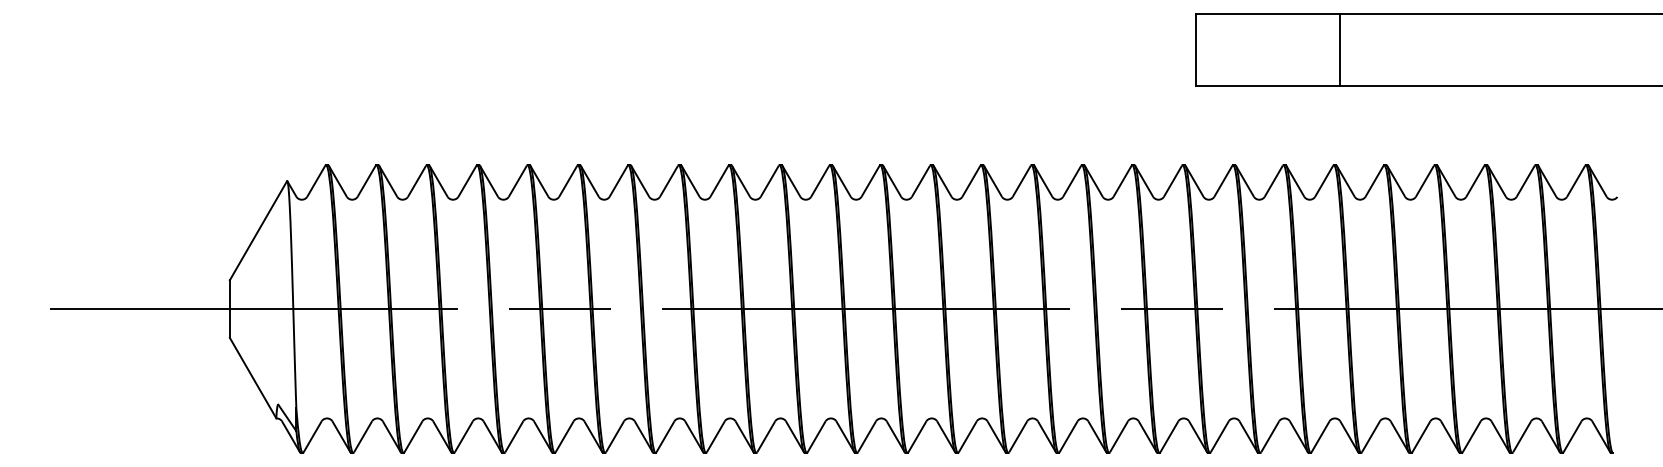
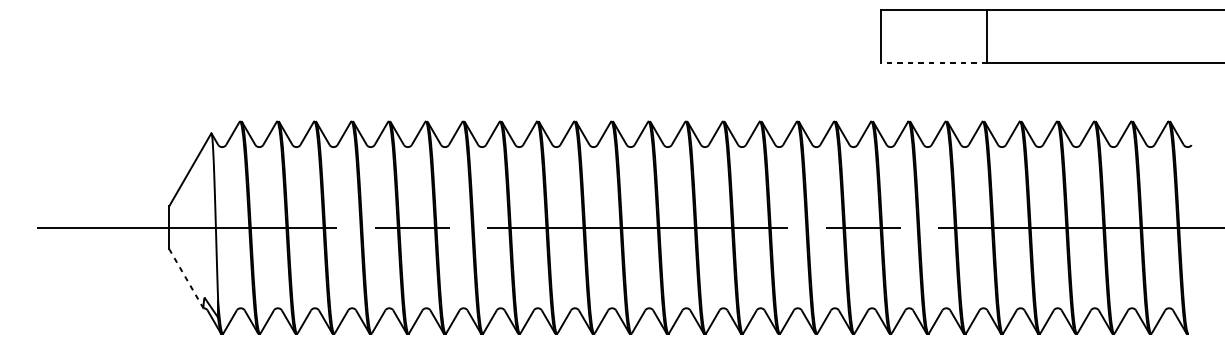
line: (1268, 85) -> (934, 62), solid -> dashed
line: (253, 378) -> (186, 278), solid -> dashed

